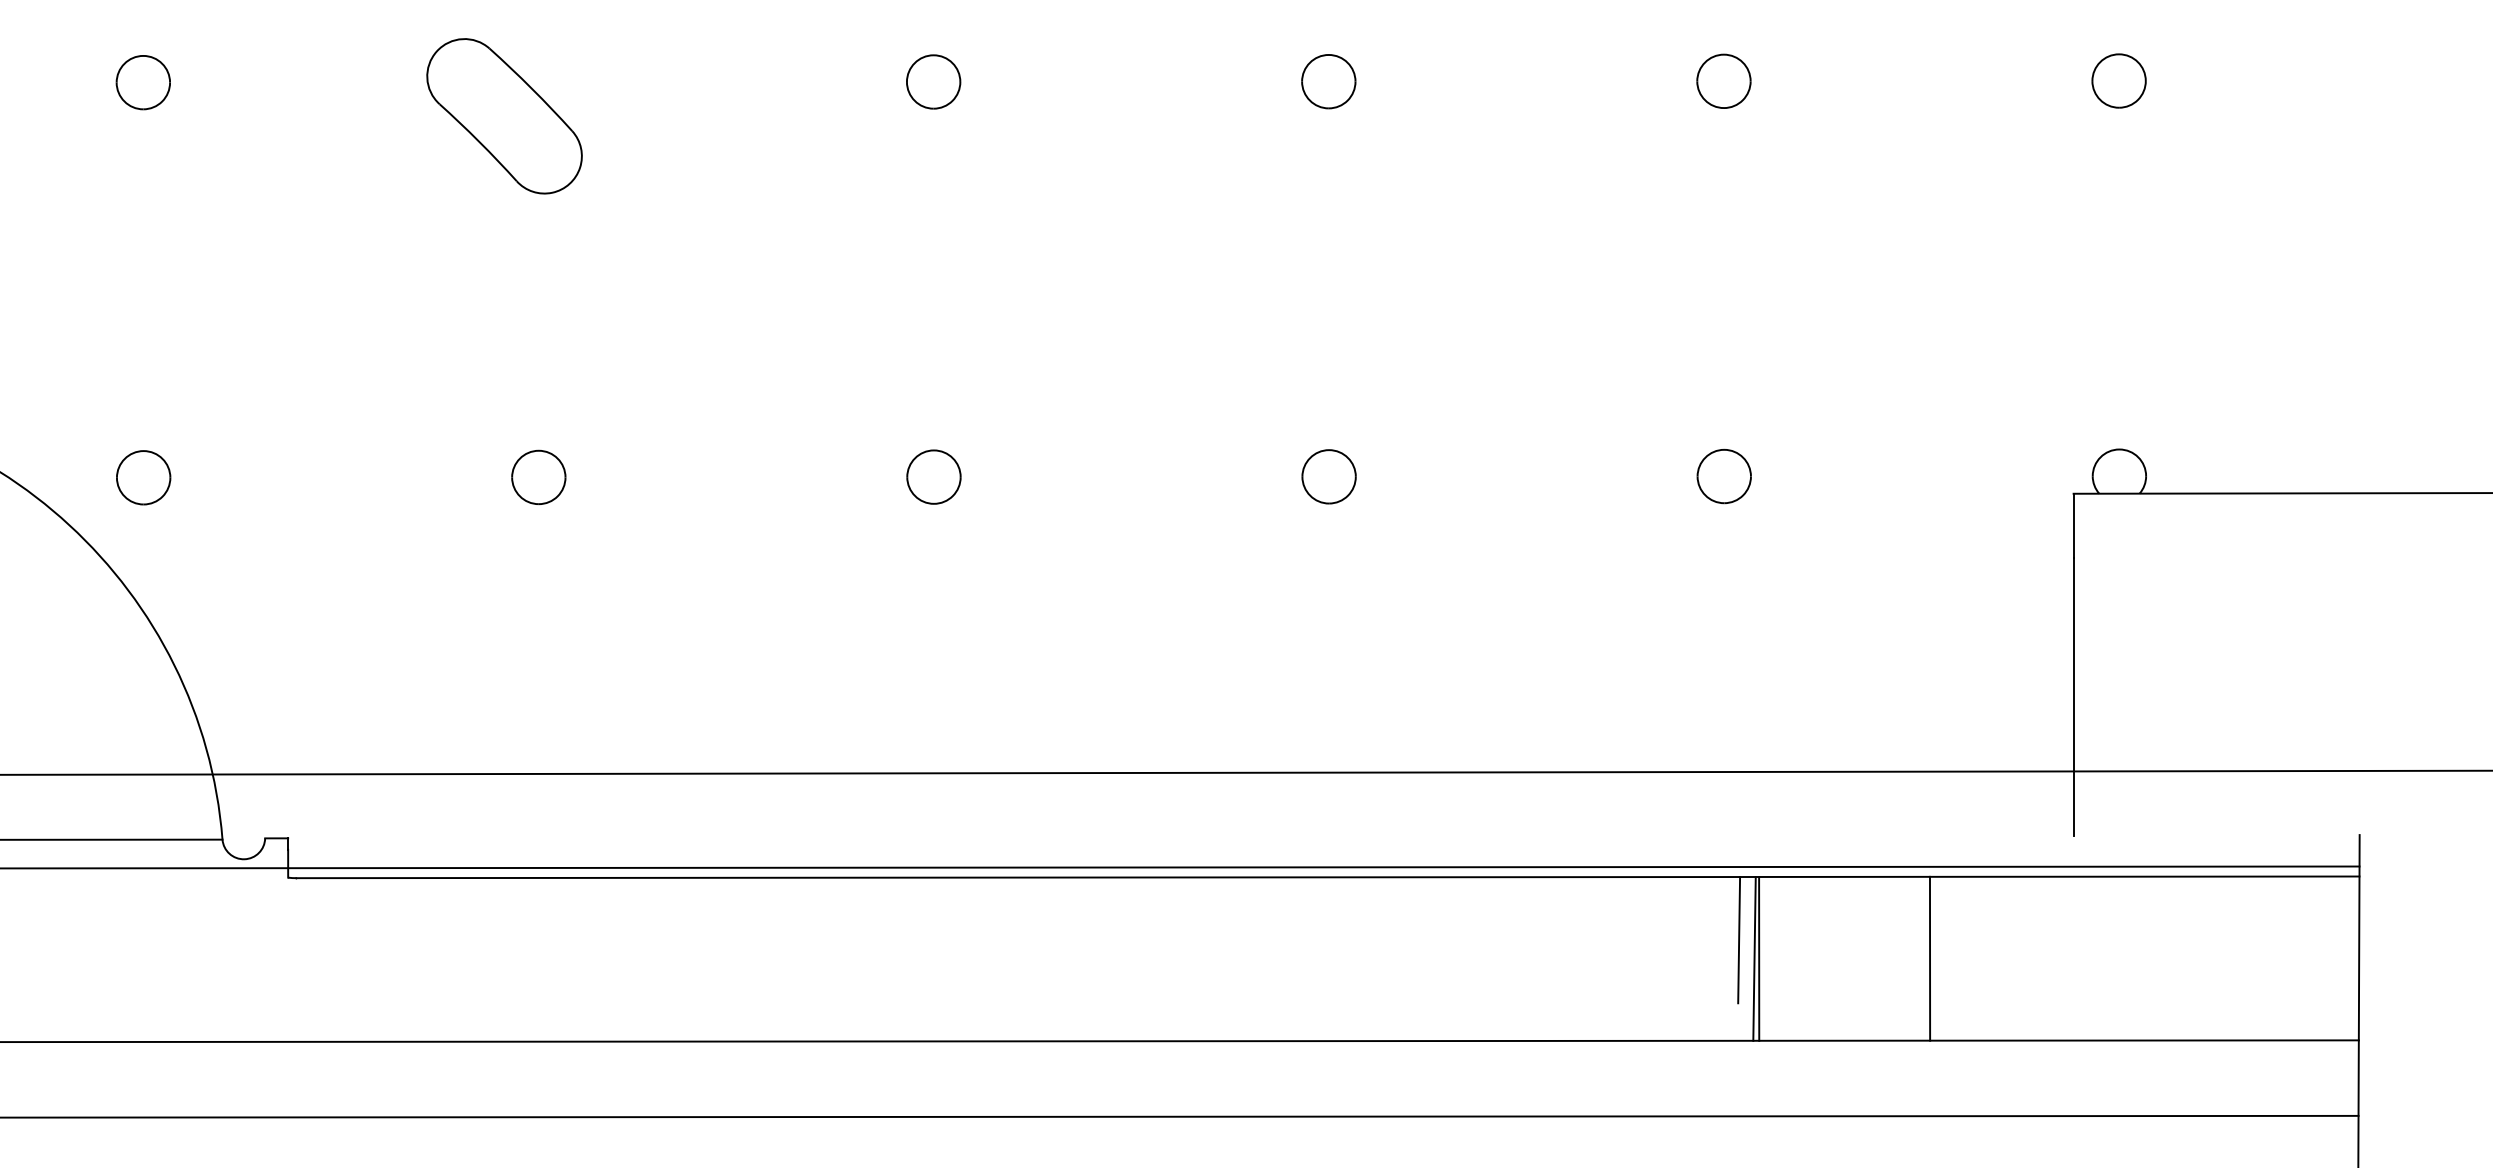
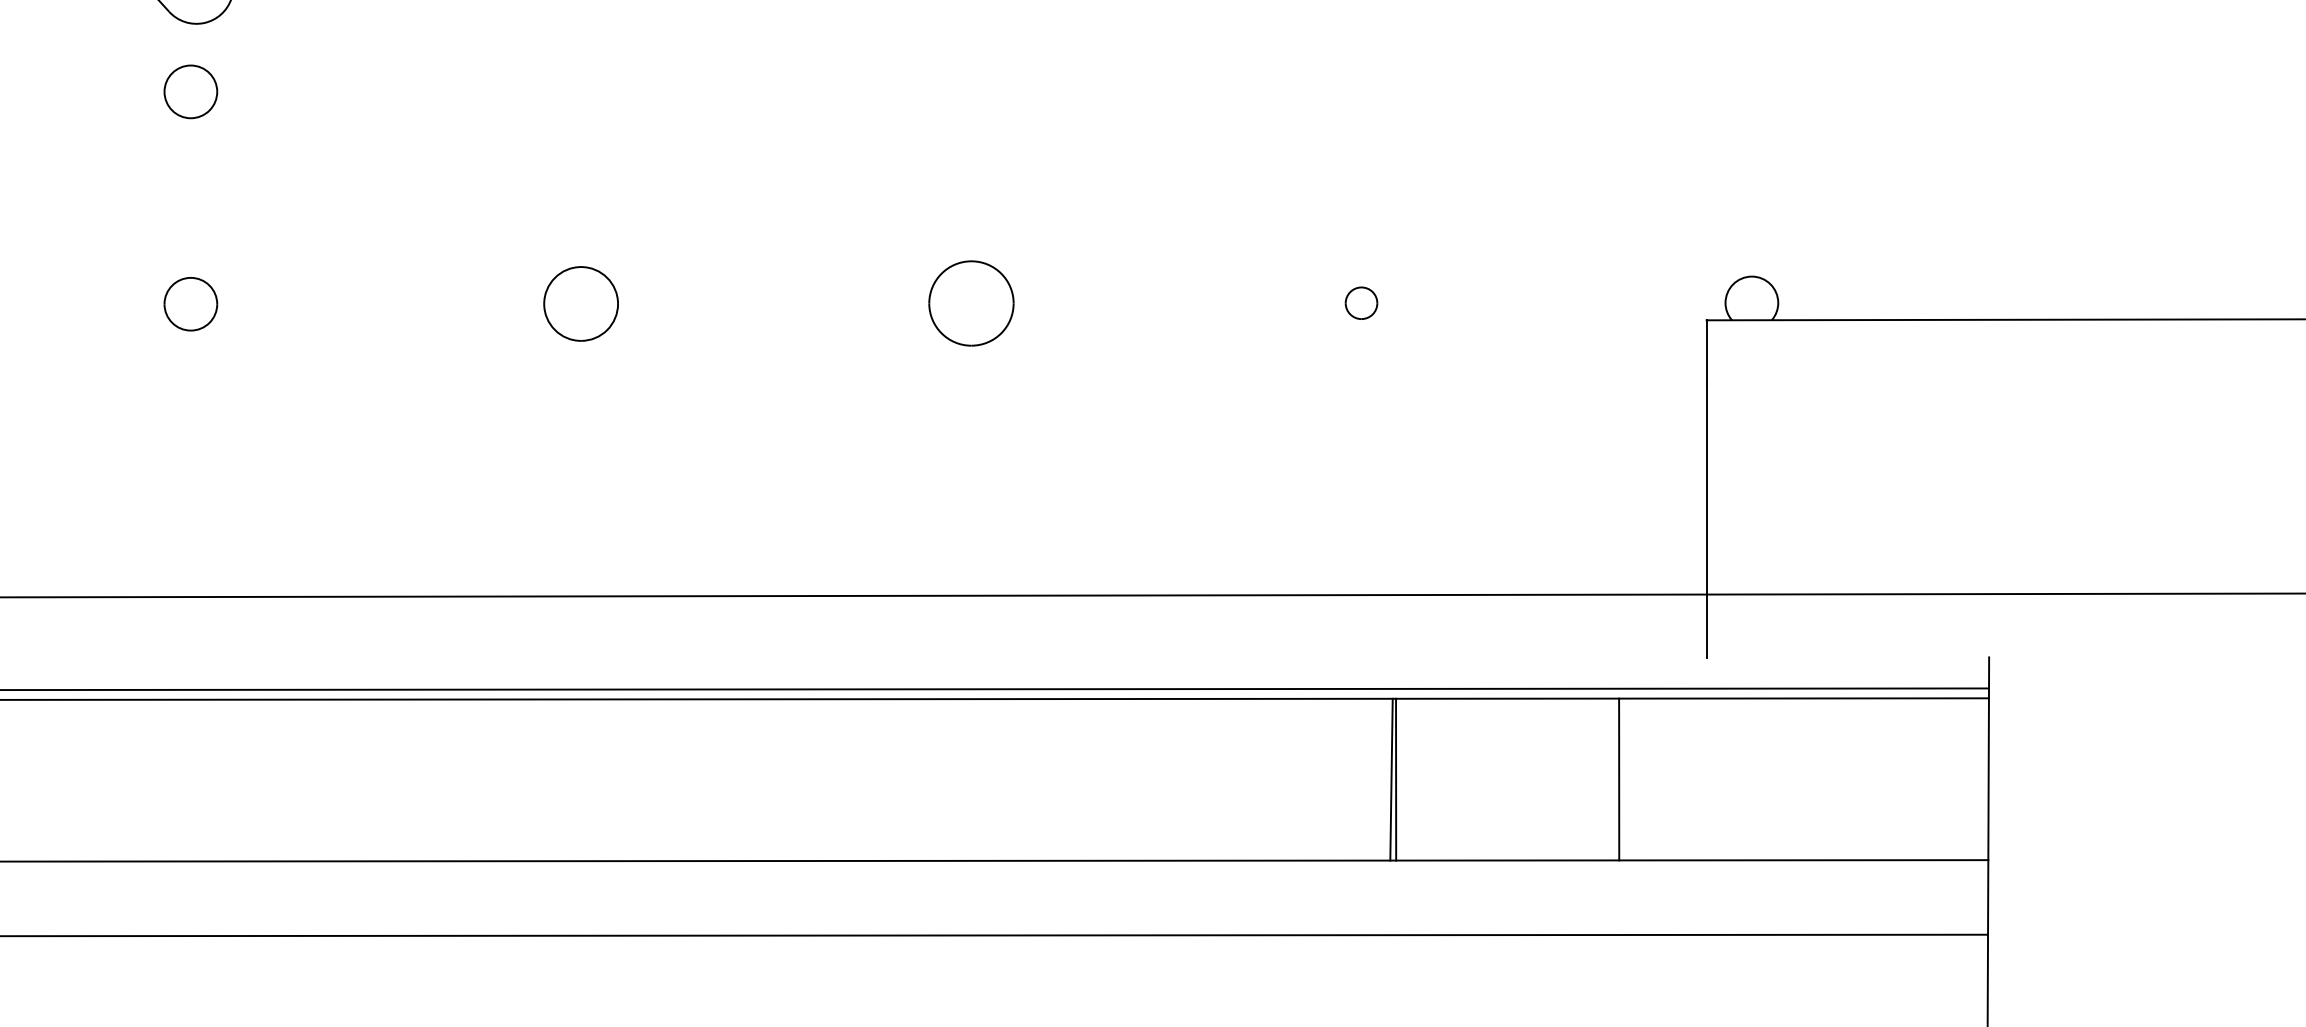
part: (538, 261) -> (190, 90), added
part: (933, 476) -> (580, 303), size x1.4
part: (1328, 476) -> (970, 303), size x1.6
part: (1723, 476) -> (1360, 303), size x0.6
line: (1739, 940) -> (1376, 761), removed
line: (1929, 958) -> (1618, 779), moved

